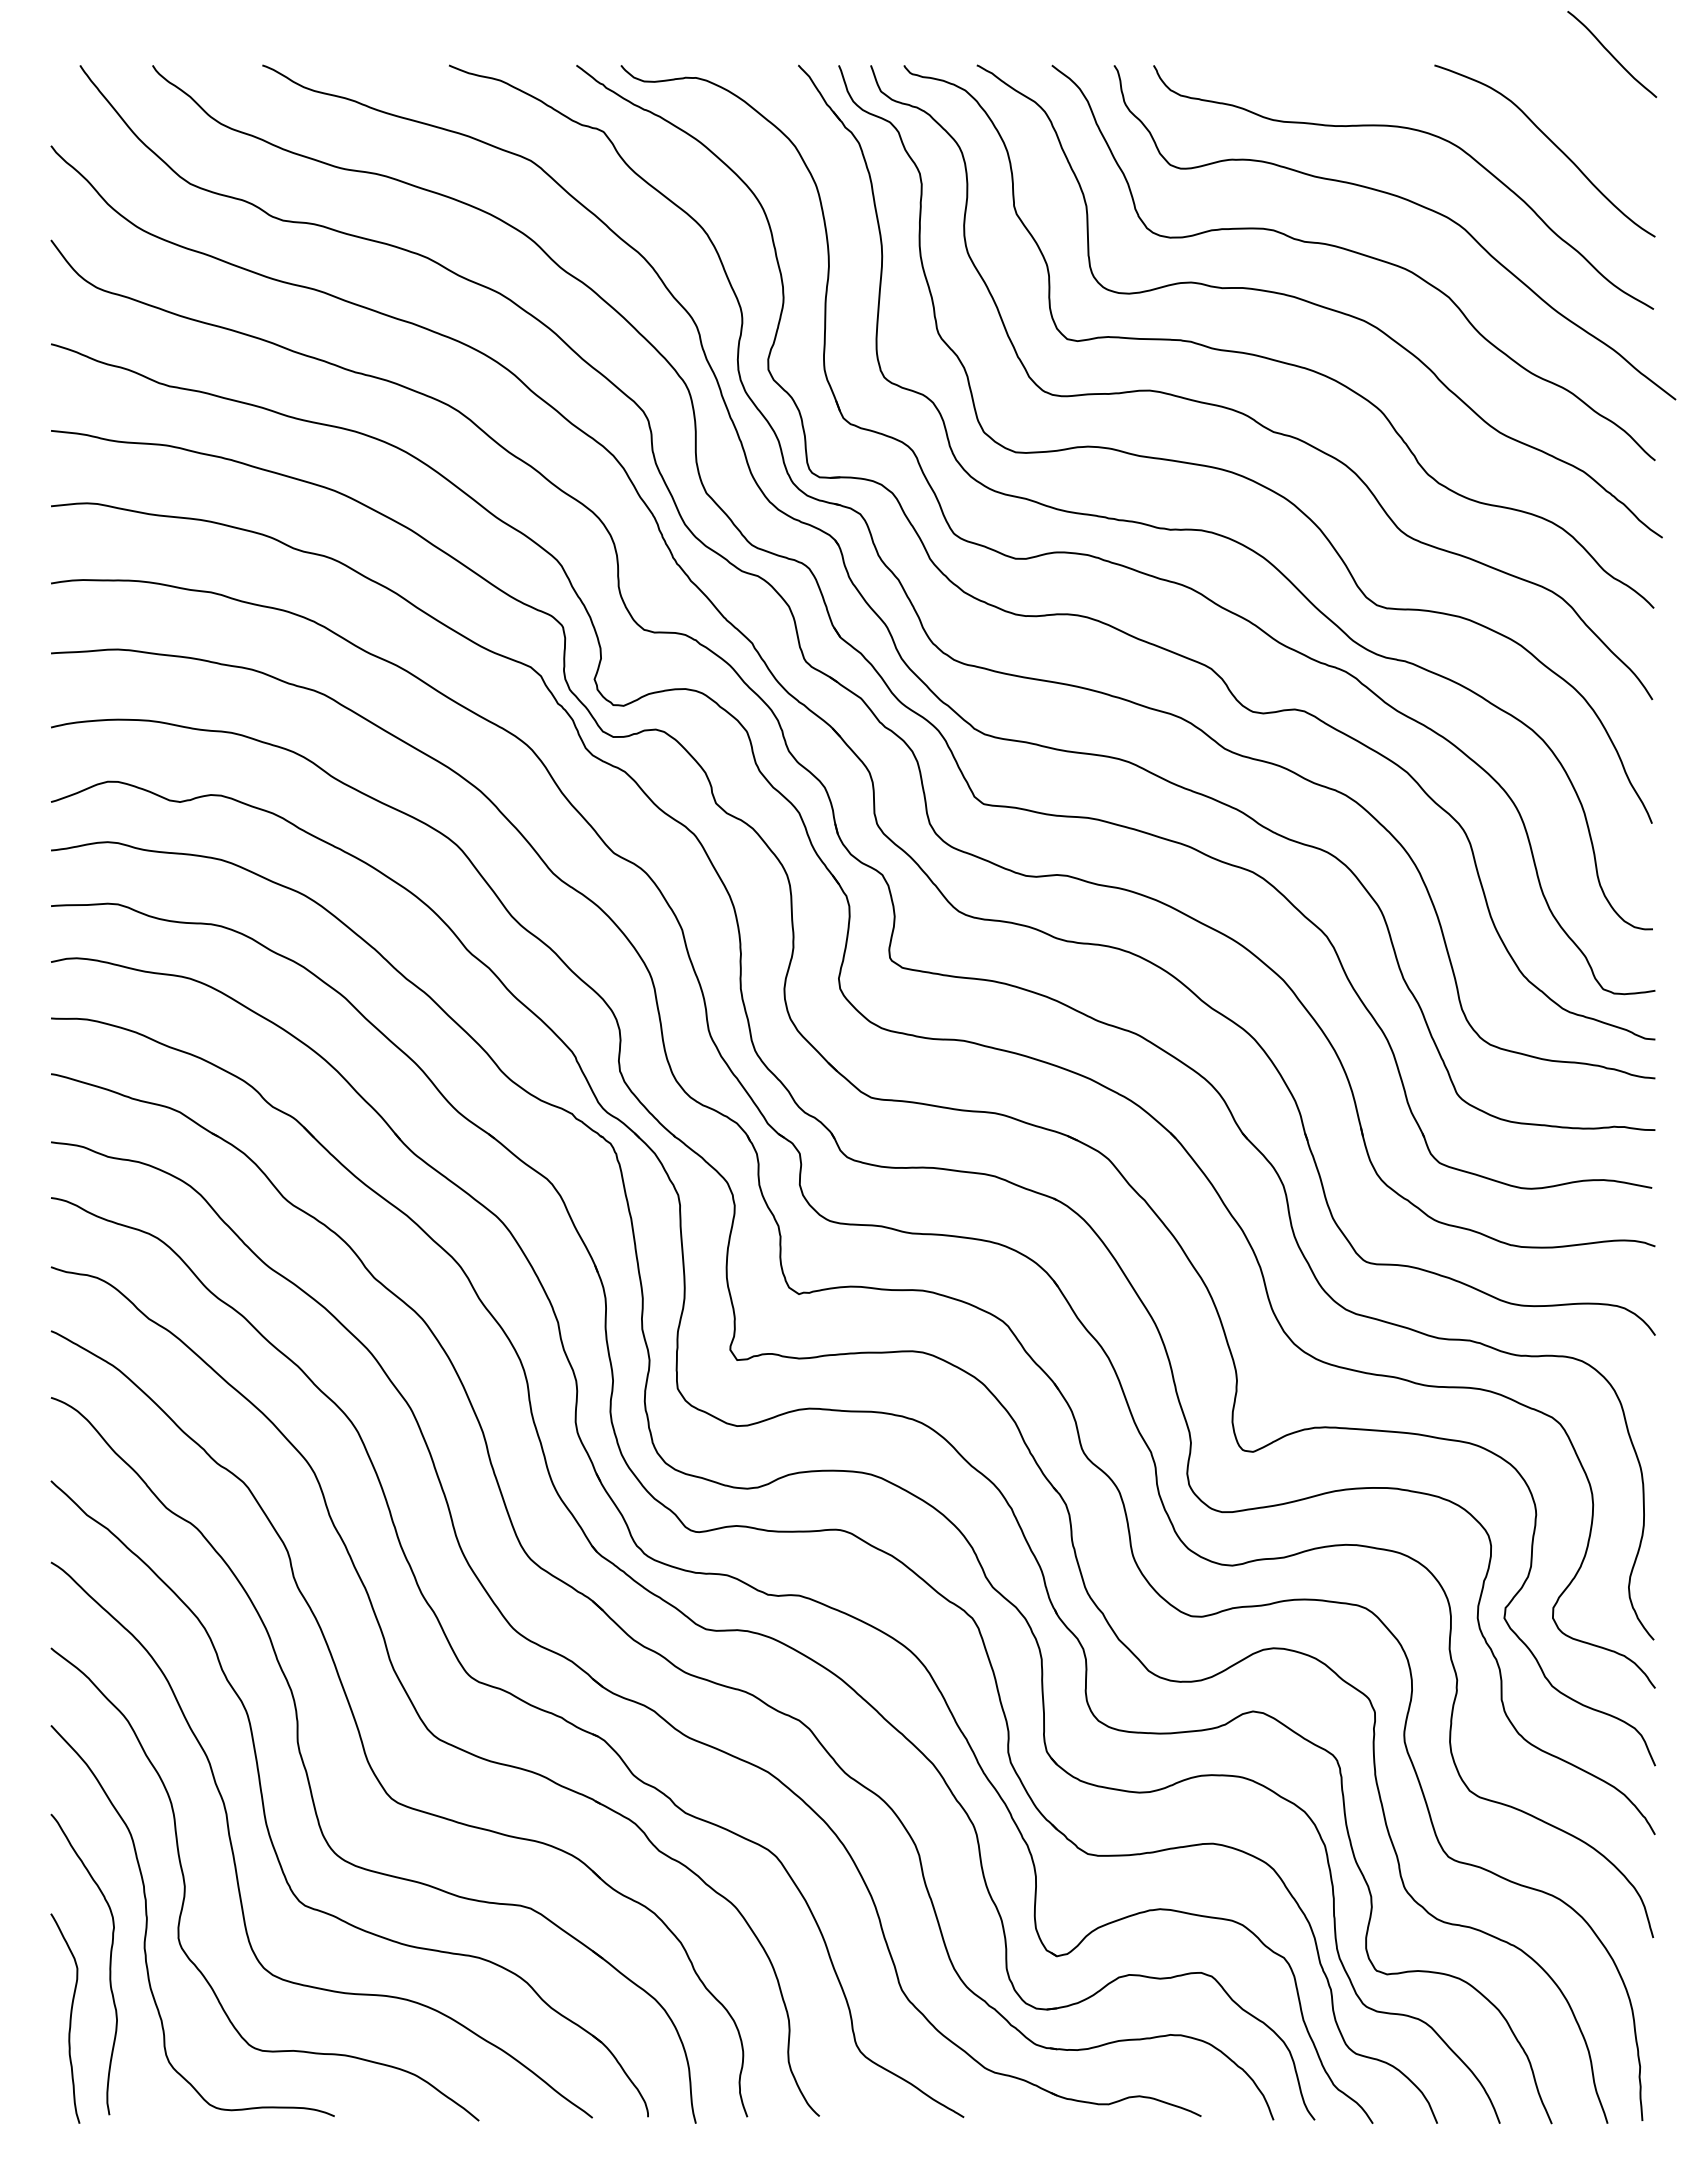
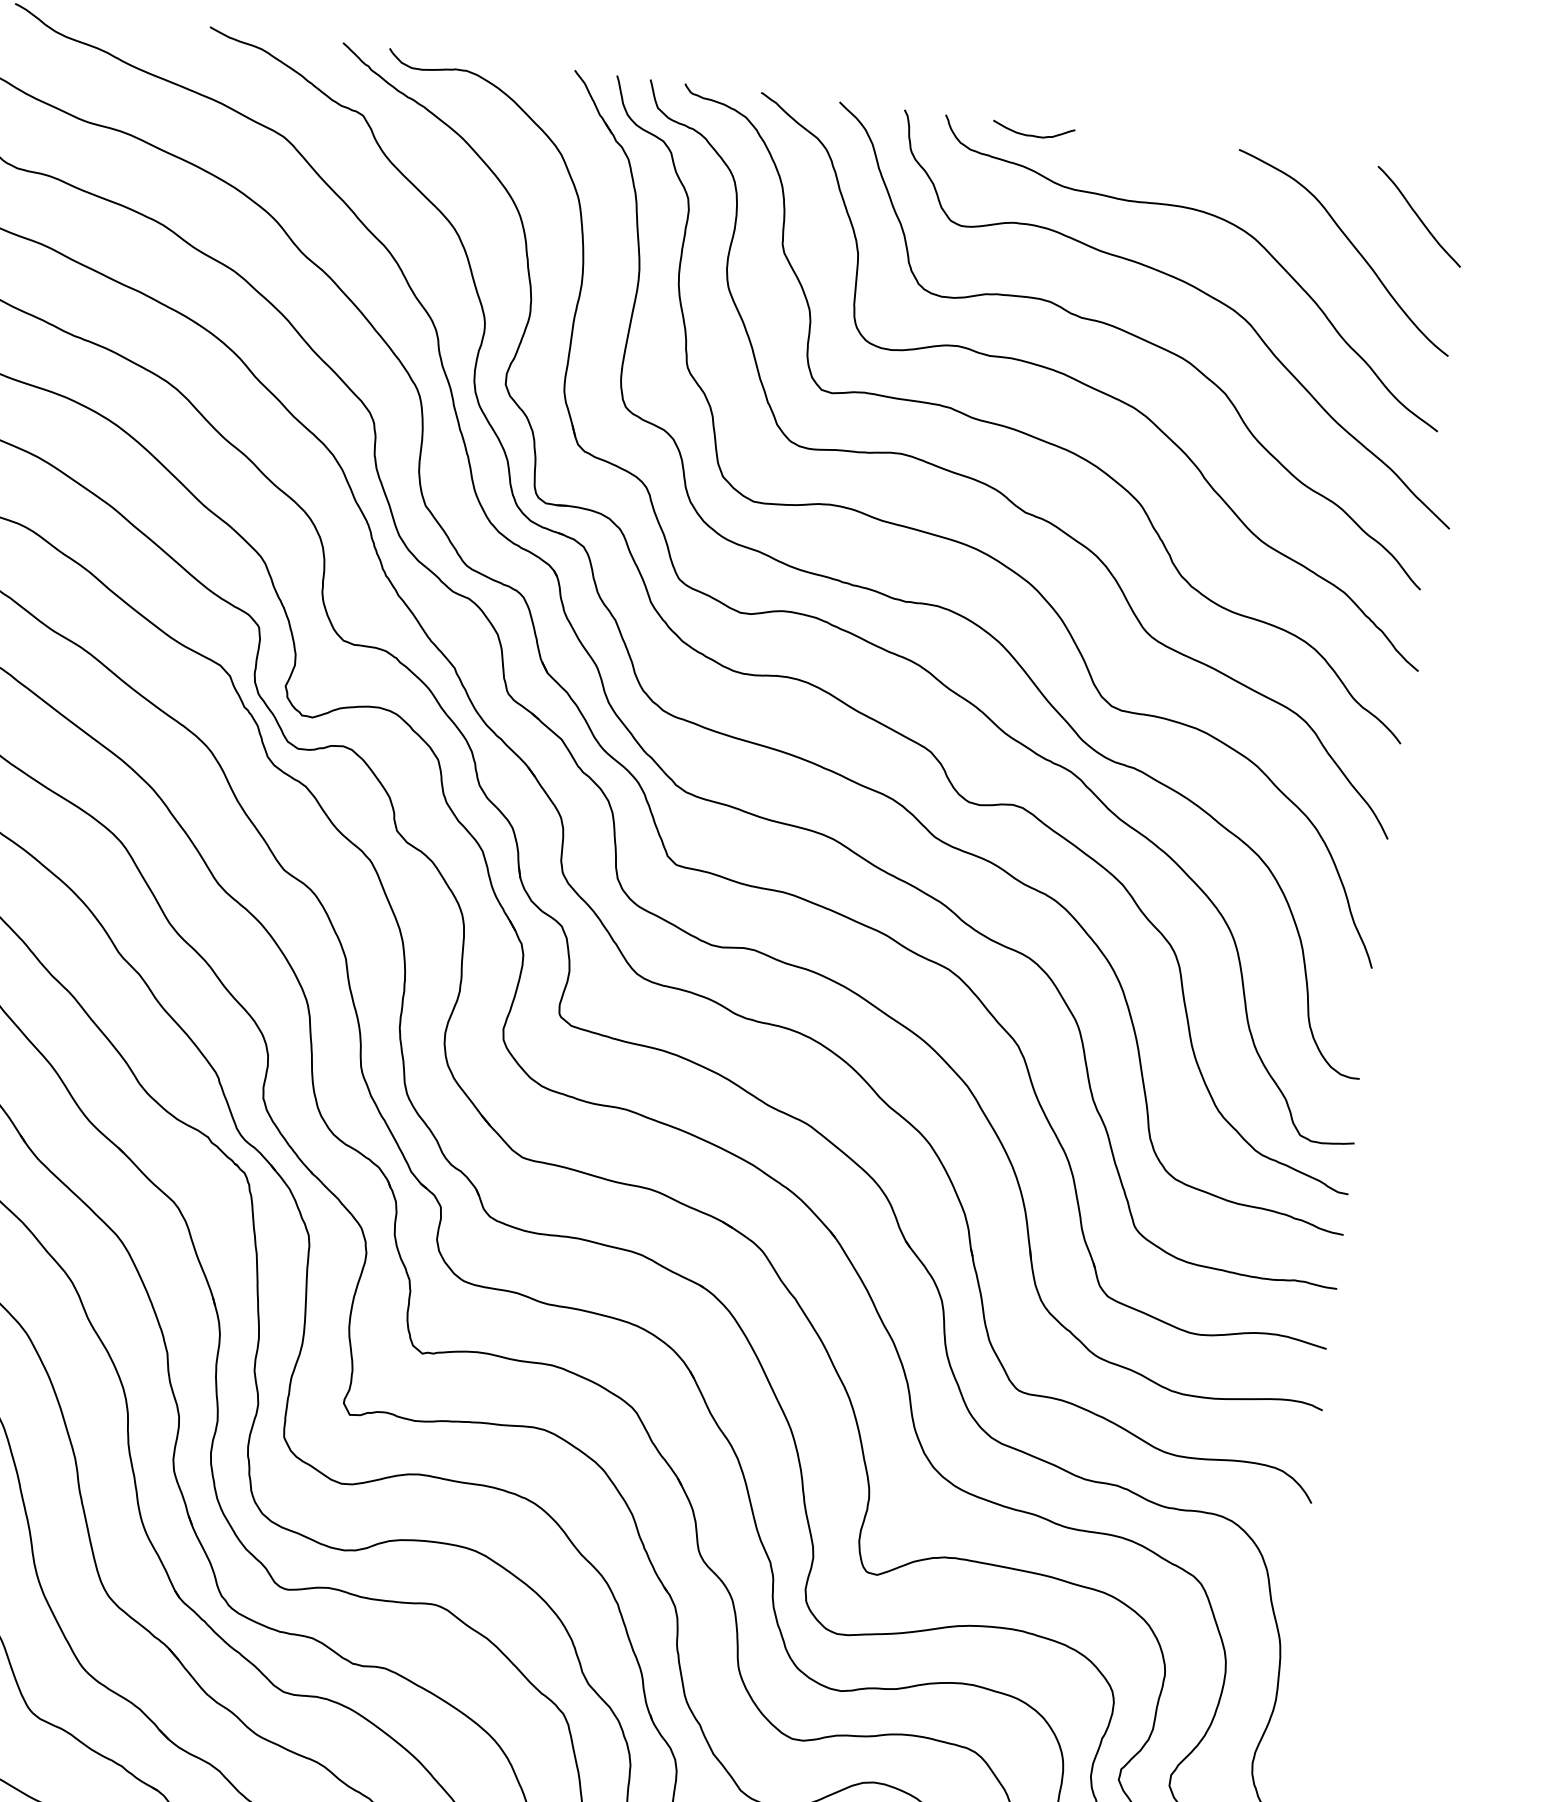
curve: (1612, 54) -> (1419, 216), moved
curve: (1238, 74) -> (1033, 134), added

